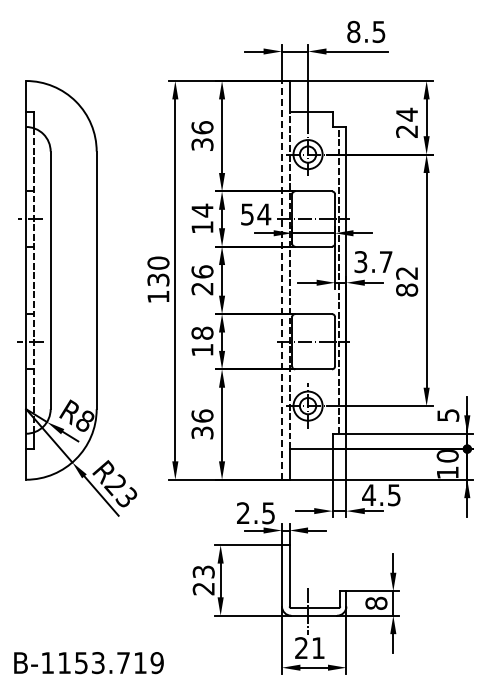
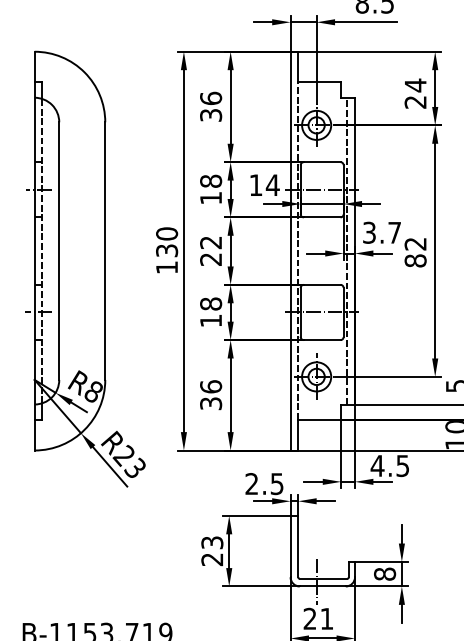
text: (202, 210) -> (211, 181), 14 -> 18
text: (247, 214) -> (256, 185), 54 -> 14
text: (202, 271) -> (211, 242), 26 -> 22
line: (282, 279) -> (291, 250), dashed -> solid

